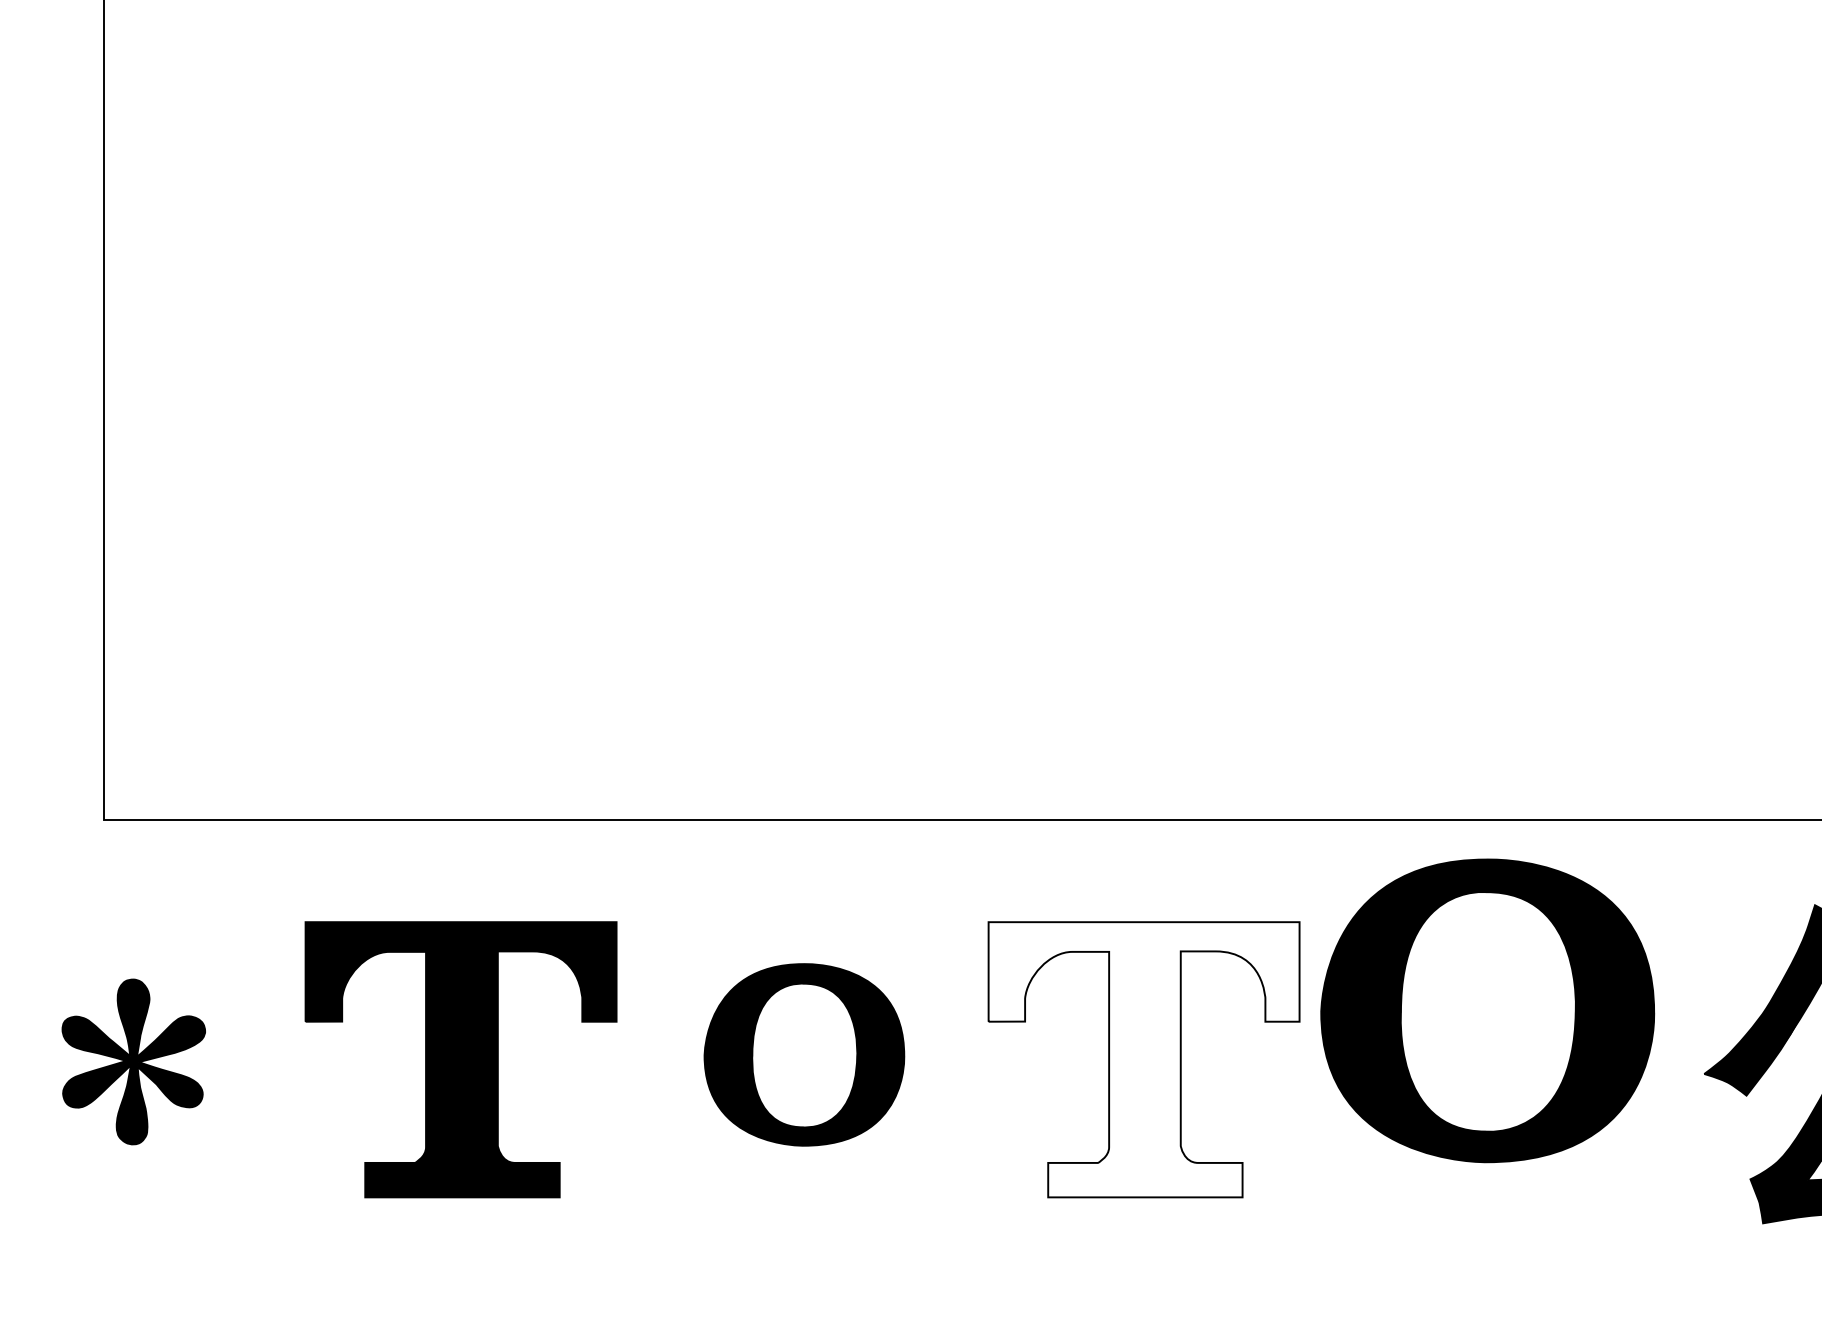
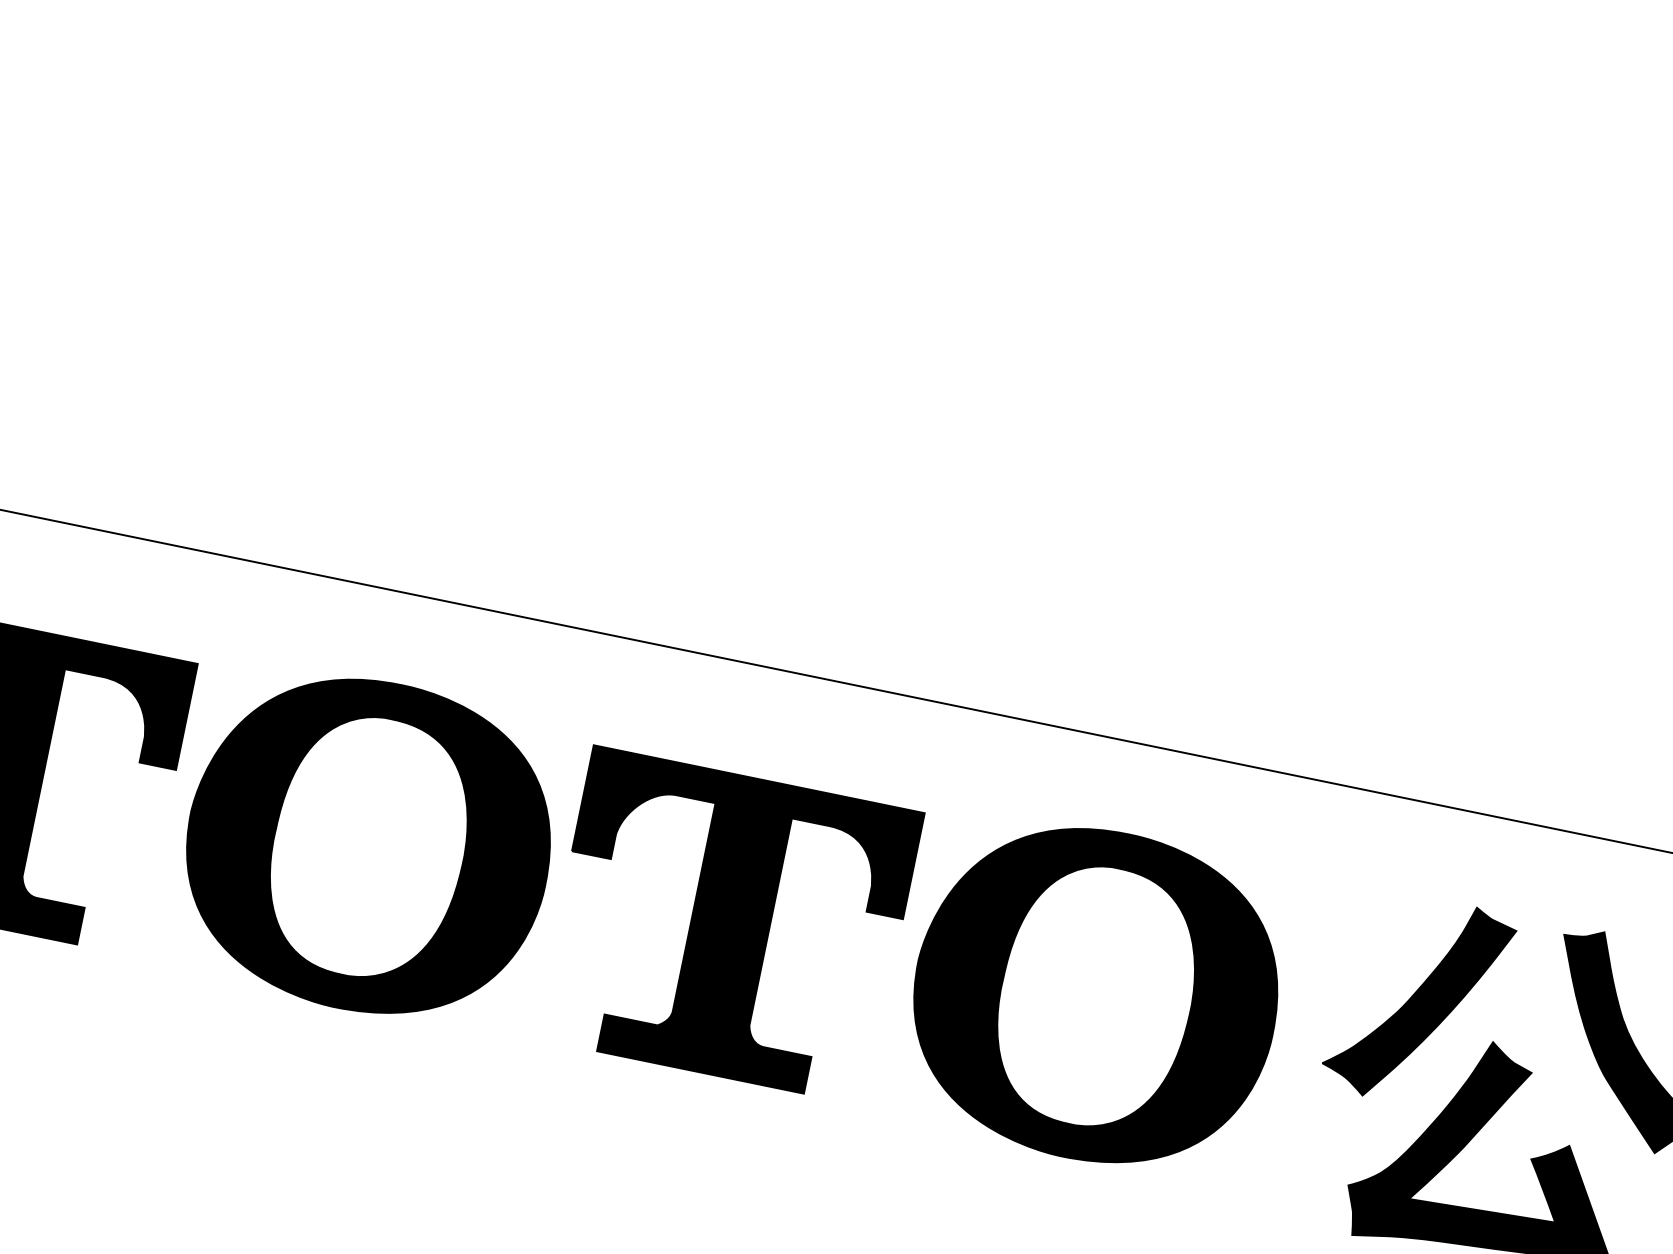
part: (1487, 1010) -> (1095, 995), moved
part: (804, 1054) -> (368, 845), size x1.67
fill: (1143, 1059) -> (728, 925), added

